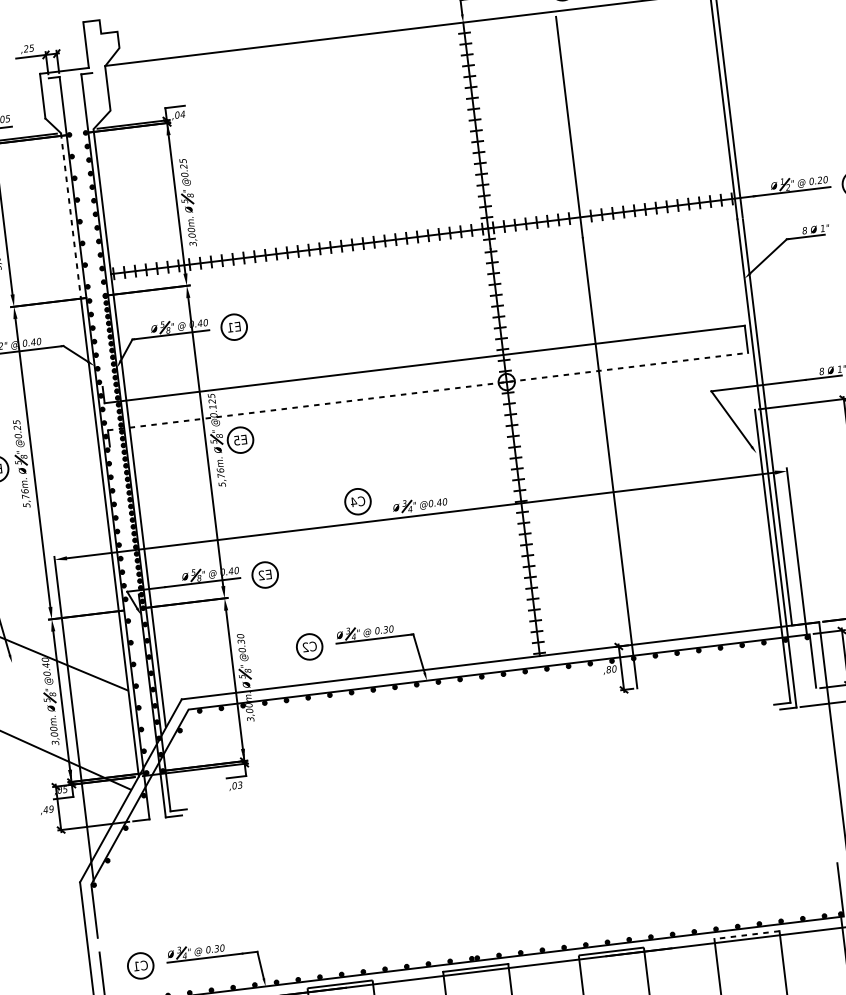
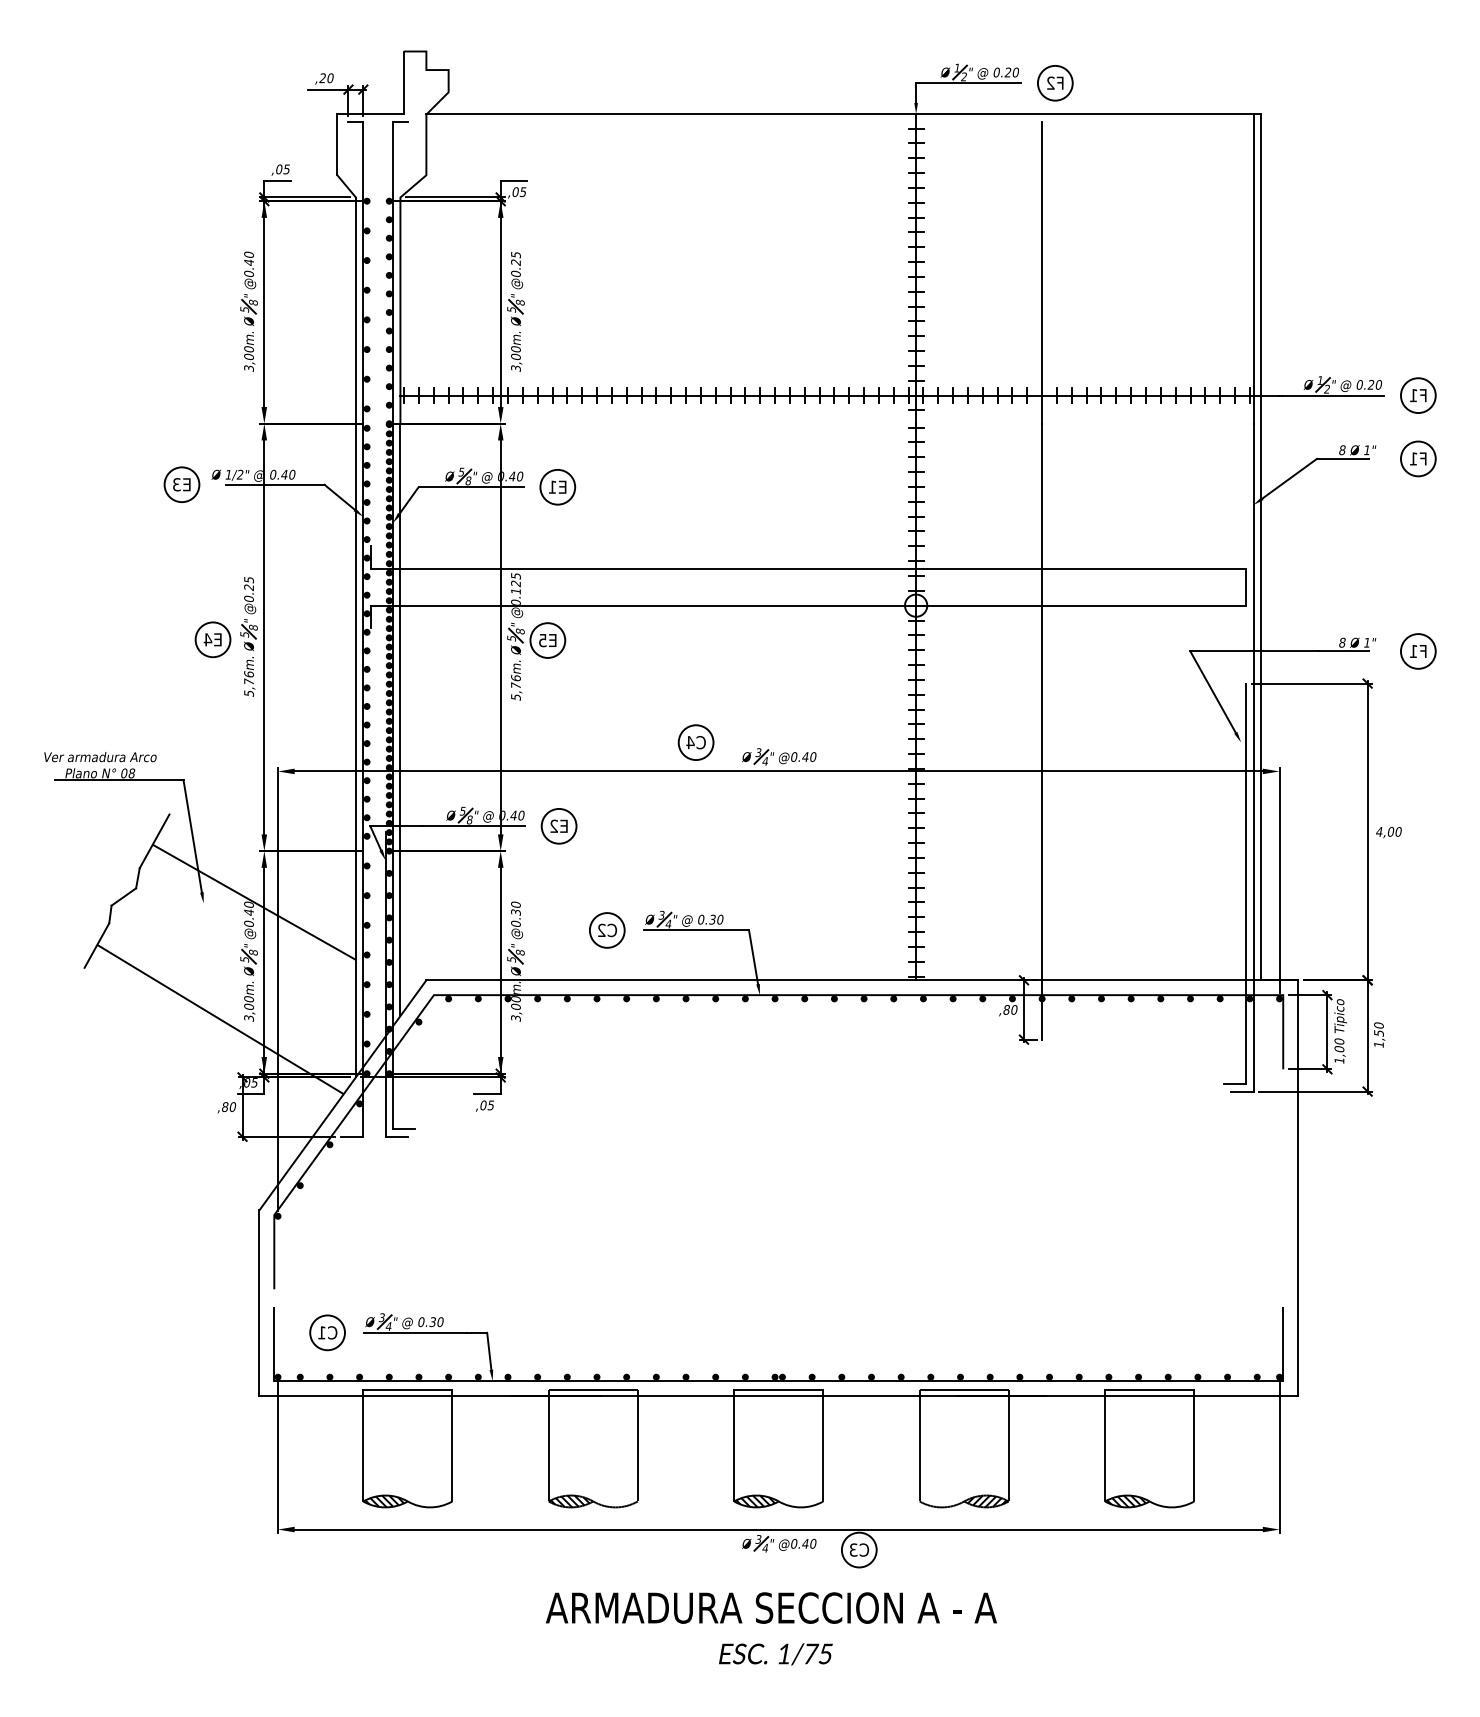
text: (31, 48) -> (330, 78), ,25 -> ,20
text: (182, 114) -> (522, 192), ,04 -> ,05
line: (70, 216) -> (355, 311), dashed -> solid
line: (428, 391) -> (808, 605), dashed -> solid
text: (240, 784) -> (491, 1104), ,03 -> ,05
text: (48, 809) -> (228, 1107), ,49 -> ,80
line: (746, 935) -> (1149, 1390), dashed -> solid

